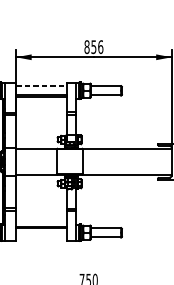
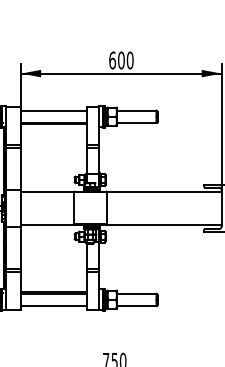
text: (93, 47) -> (121, 60), 856 -> 600
line: (42, 85) -> (54, 110), dashed -> solid
line: (42, 237) -> (54, 305), added

